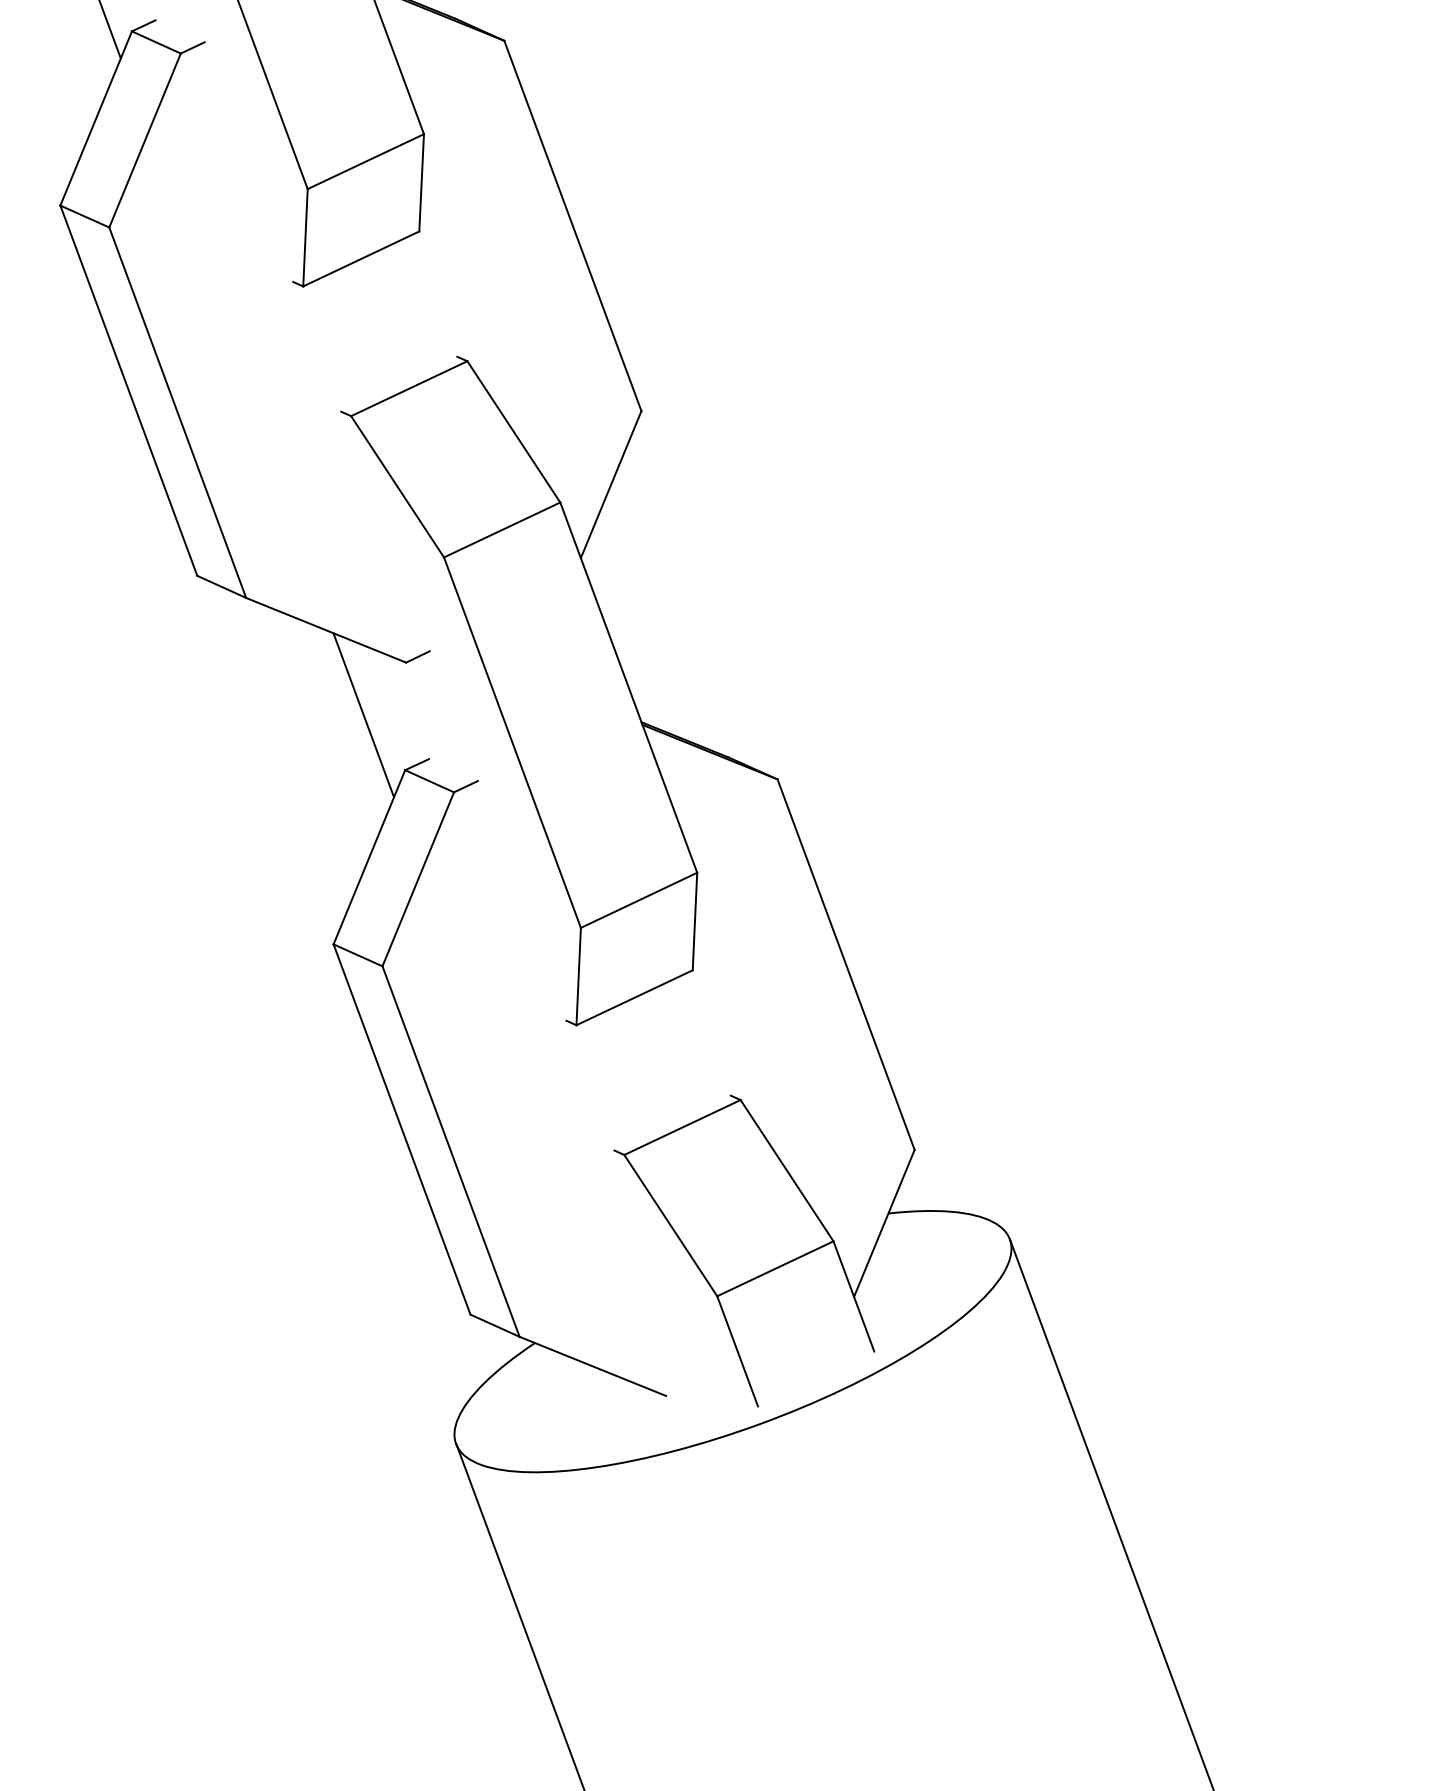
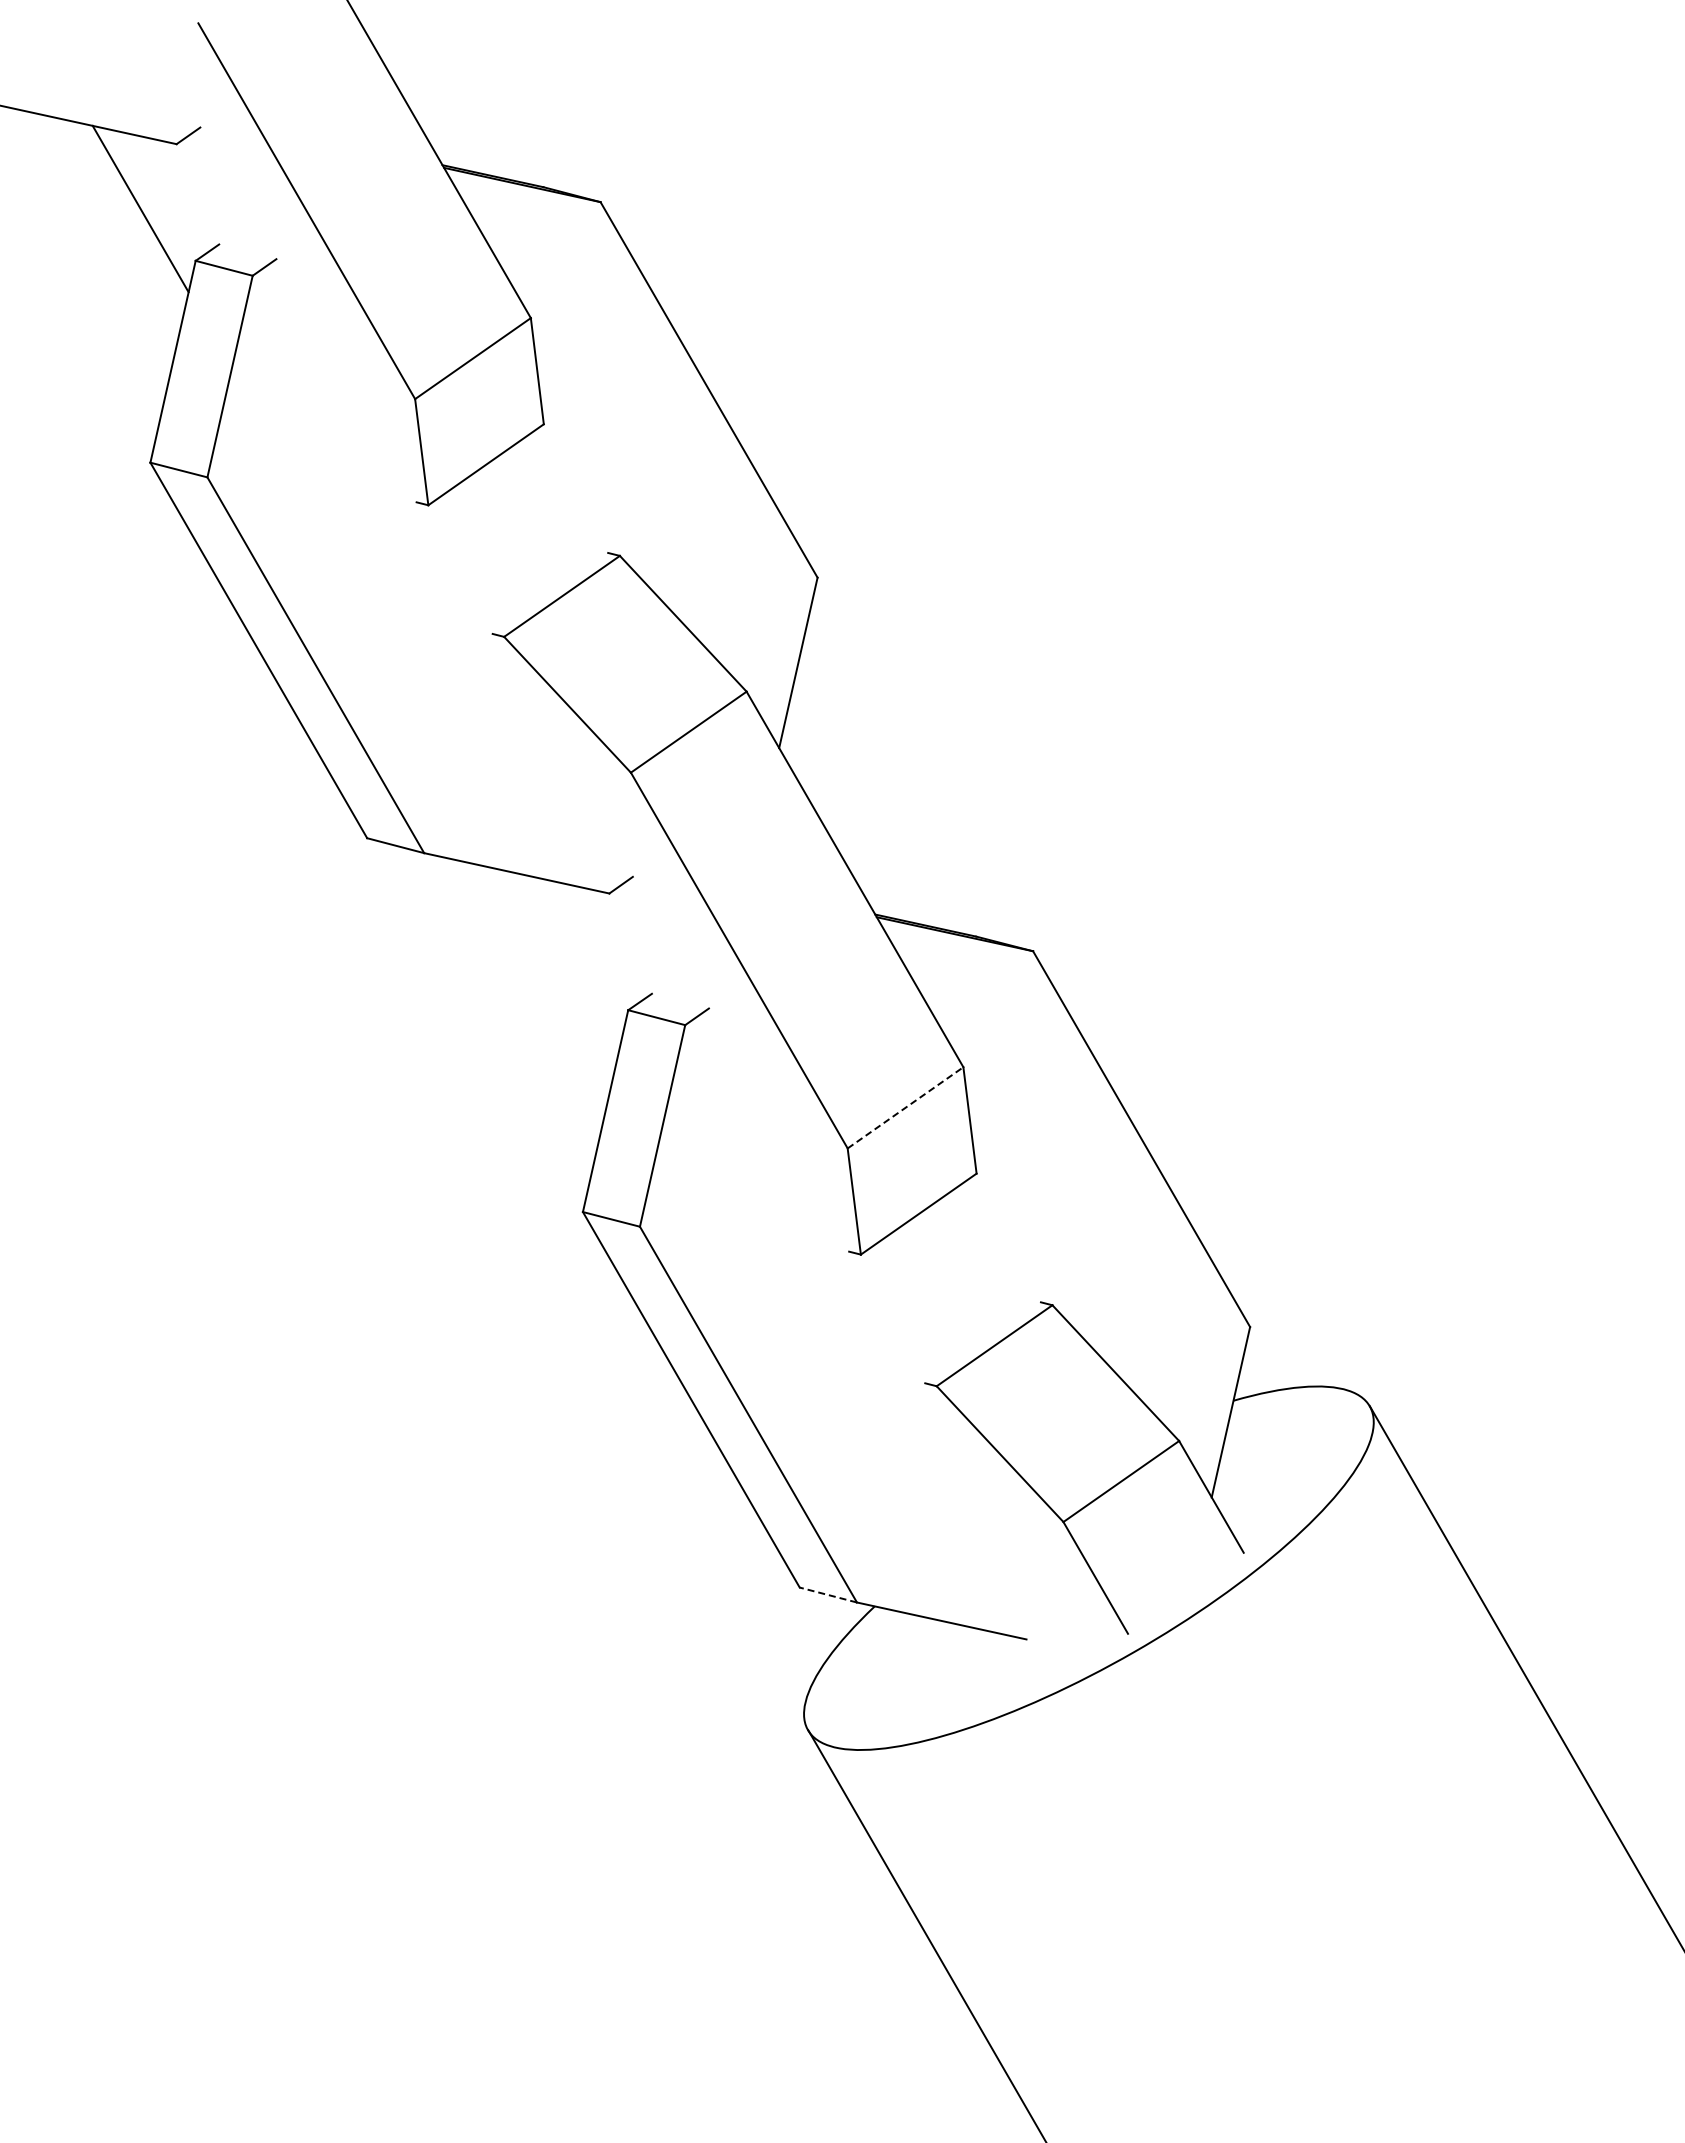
line: (364, 715) -> (573, 958), removed
line: (639, 900) -> (905, 1107), solid -> dashed
line: (495, 1326) -> (828, 1595), solid -> dashed

